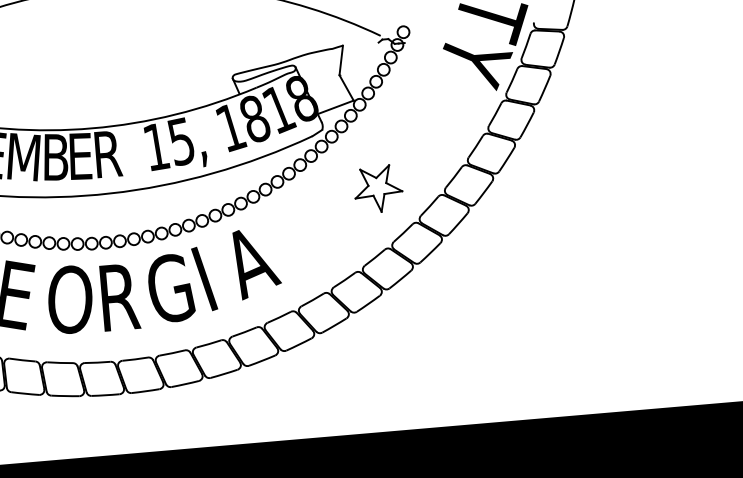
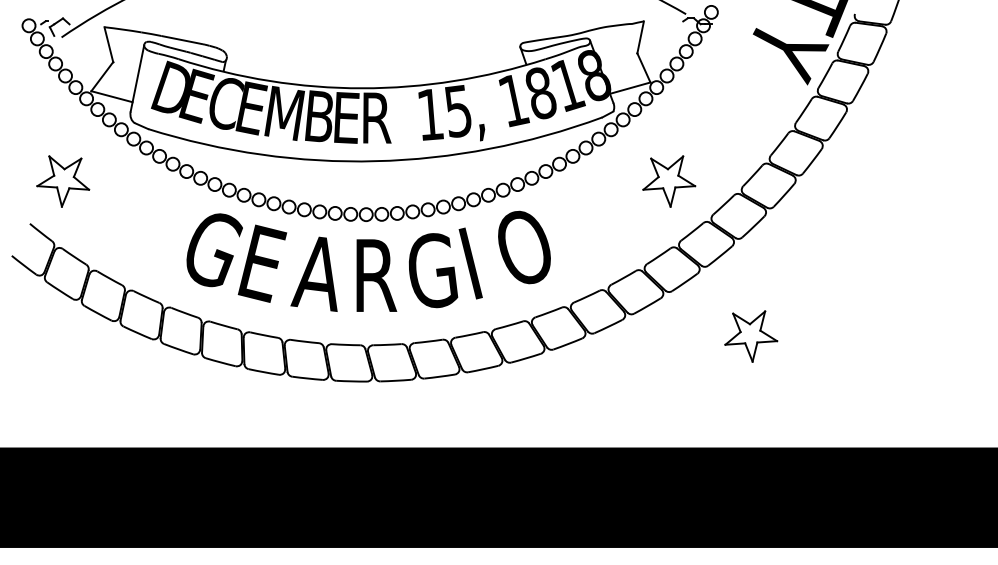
text: (254, 262) -> (526, 250), A -> O
text: (67, 299) -> (318, 273), O -> A
part: (465, 323) -> (751, 336), added

